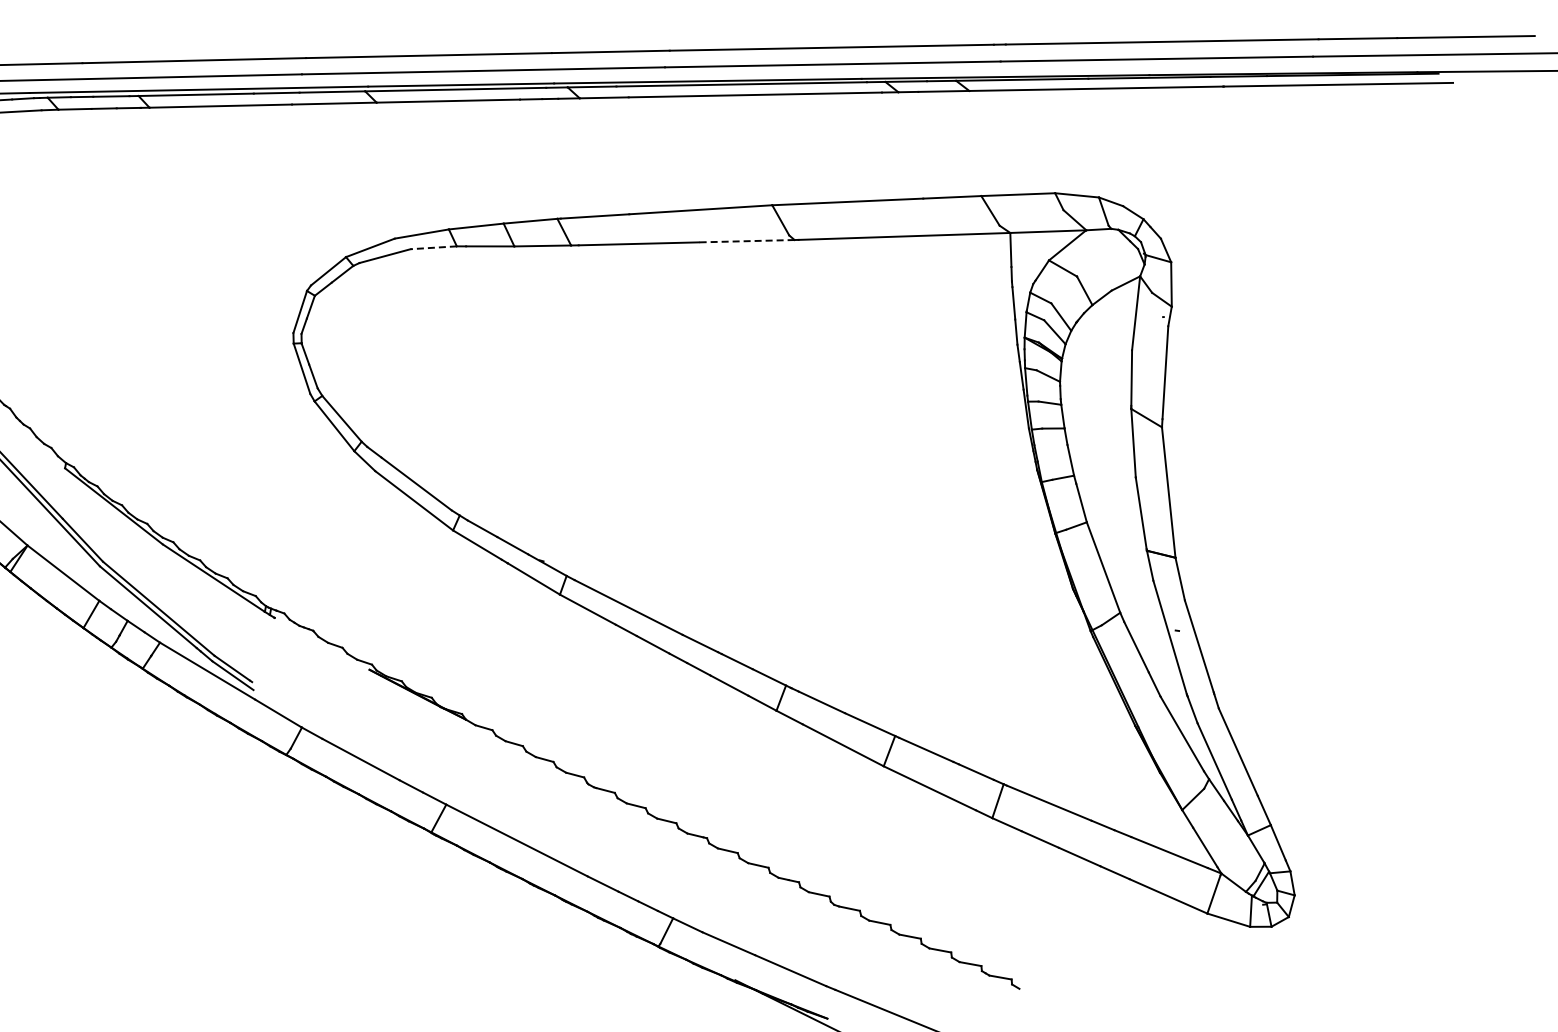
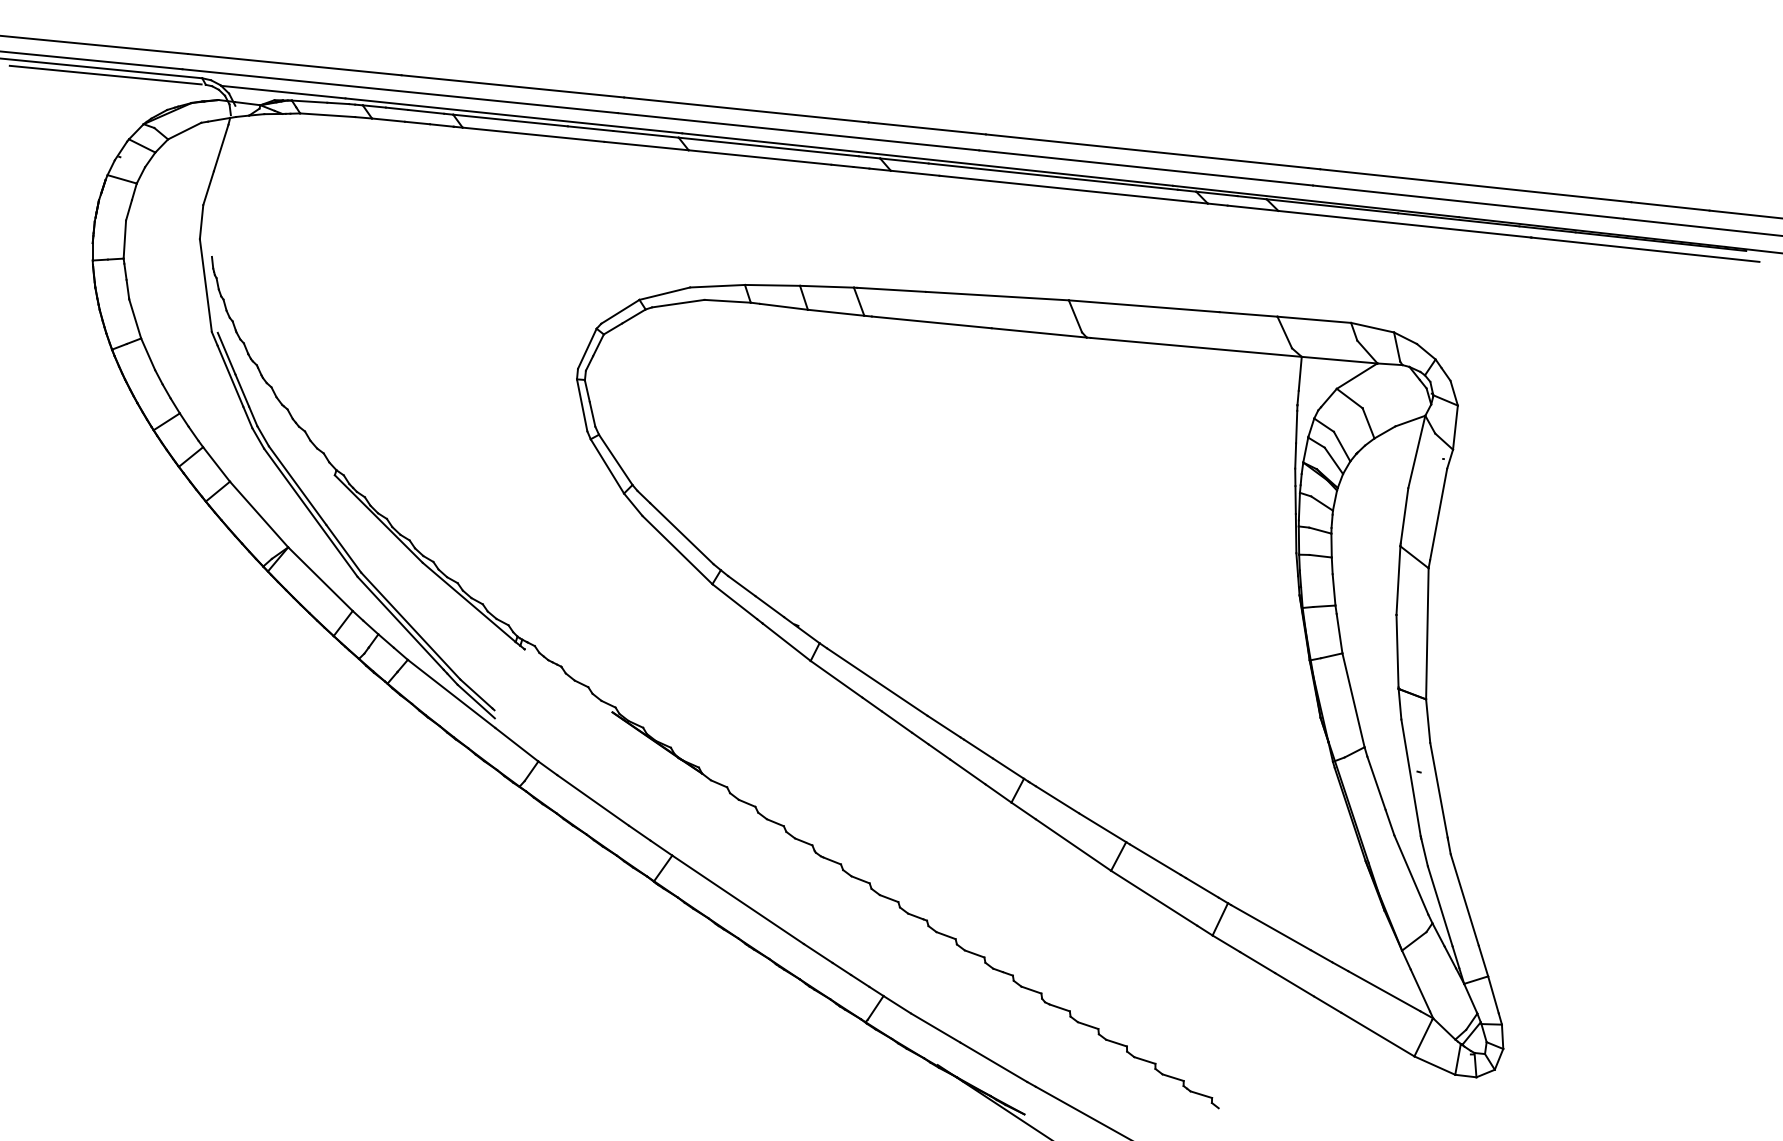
line: (747, 240) -> (1039, 332), dashed -> solid
line: (433, 247) -> (727, 301), dashed -> solid

